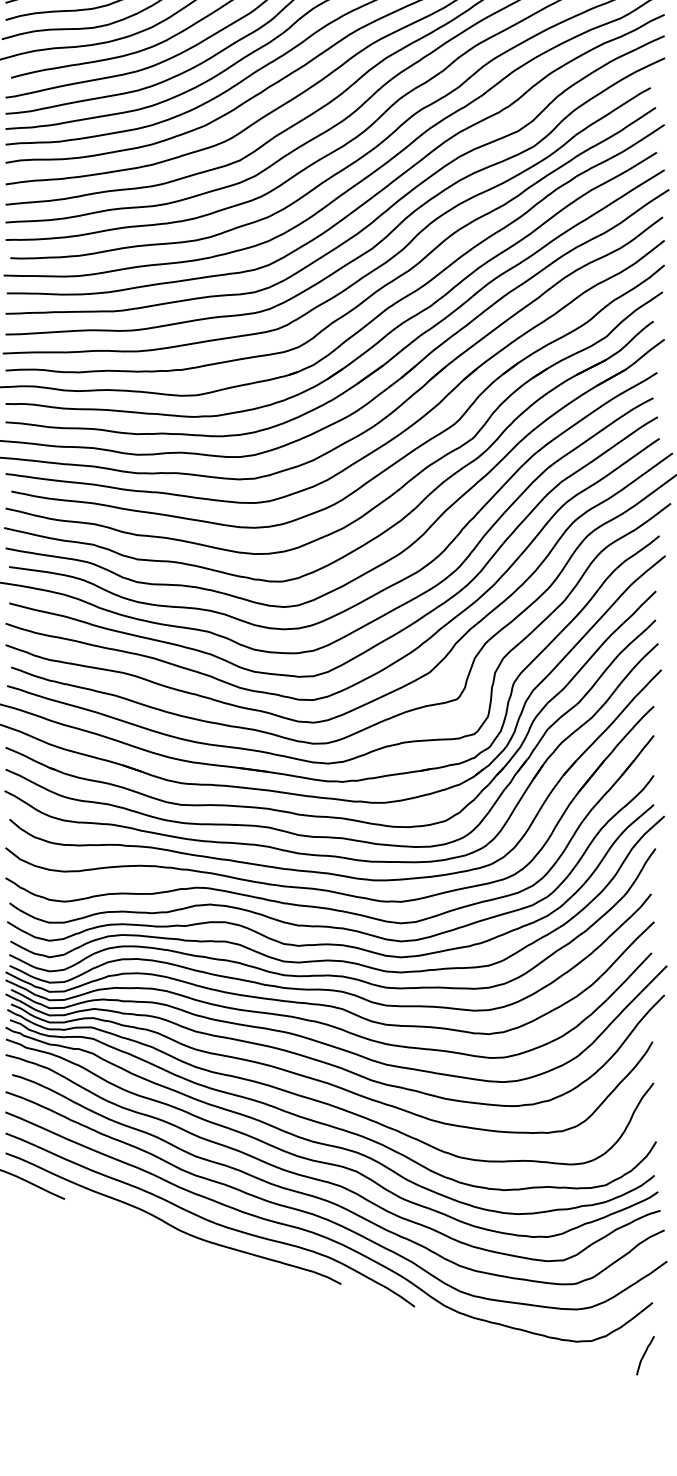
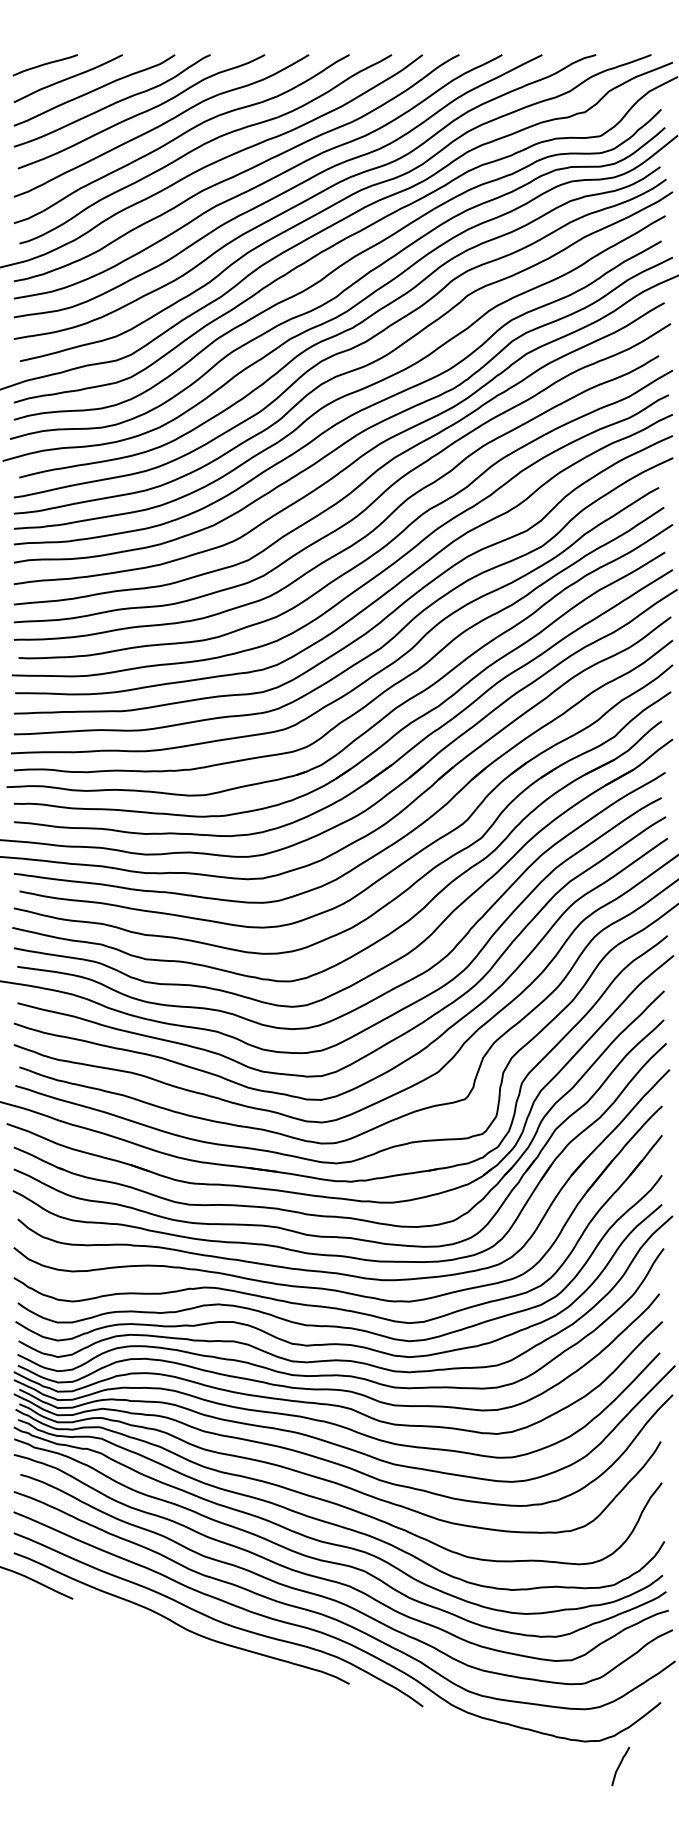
curve: (645, 1354) -> (620, 1765), moved

